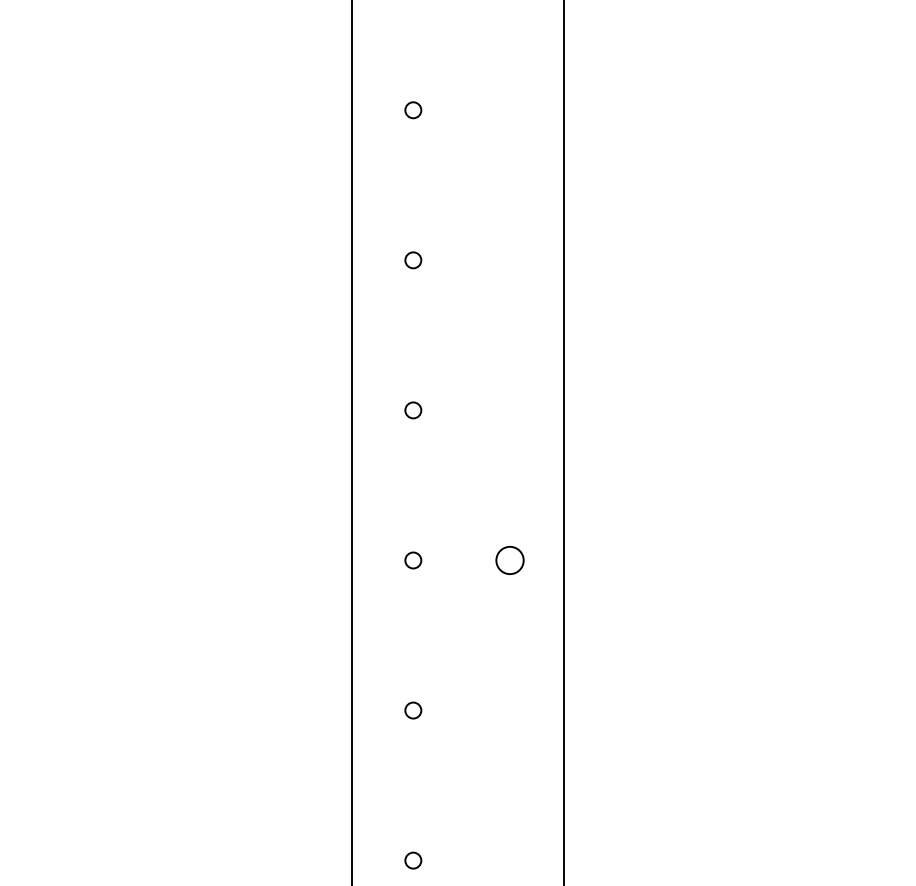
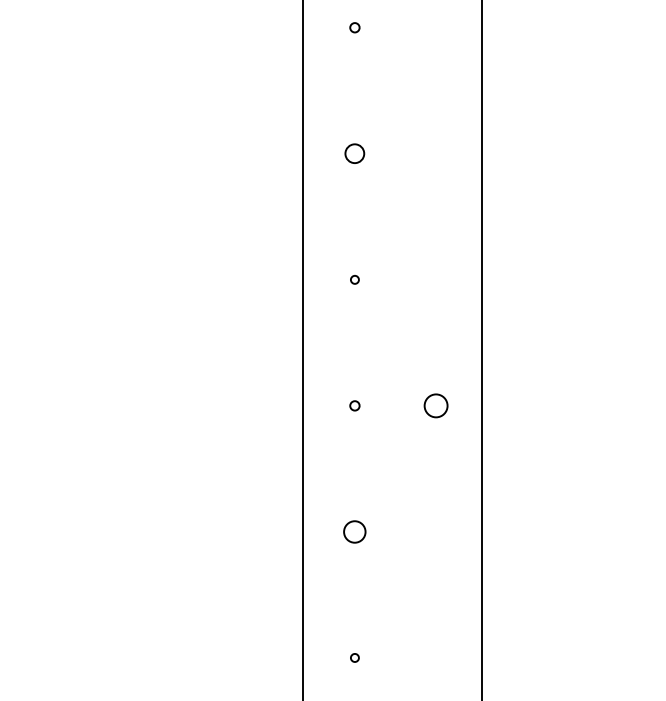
circle: (413, 110) -> (355, 27), size x0.7
circle: (413, 260) -> (355, 153), size x1.4
circle: (413, 410) -> (355, 279), size x0.6
circle: (413, 560) -> (355, 405), size x0.7
circle: (413, 710) -> (355, 531), size x1.6
circle: (413, 860) -> (355, 657), size x0.6

